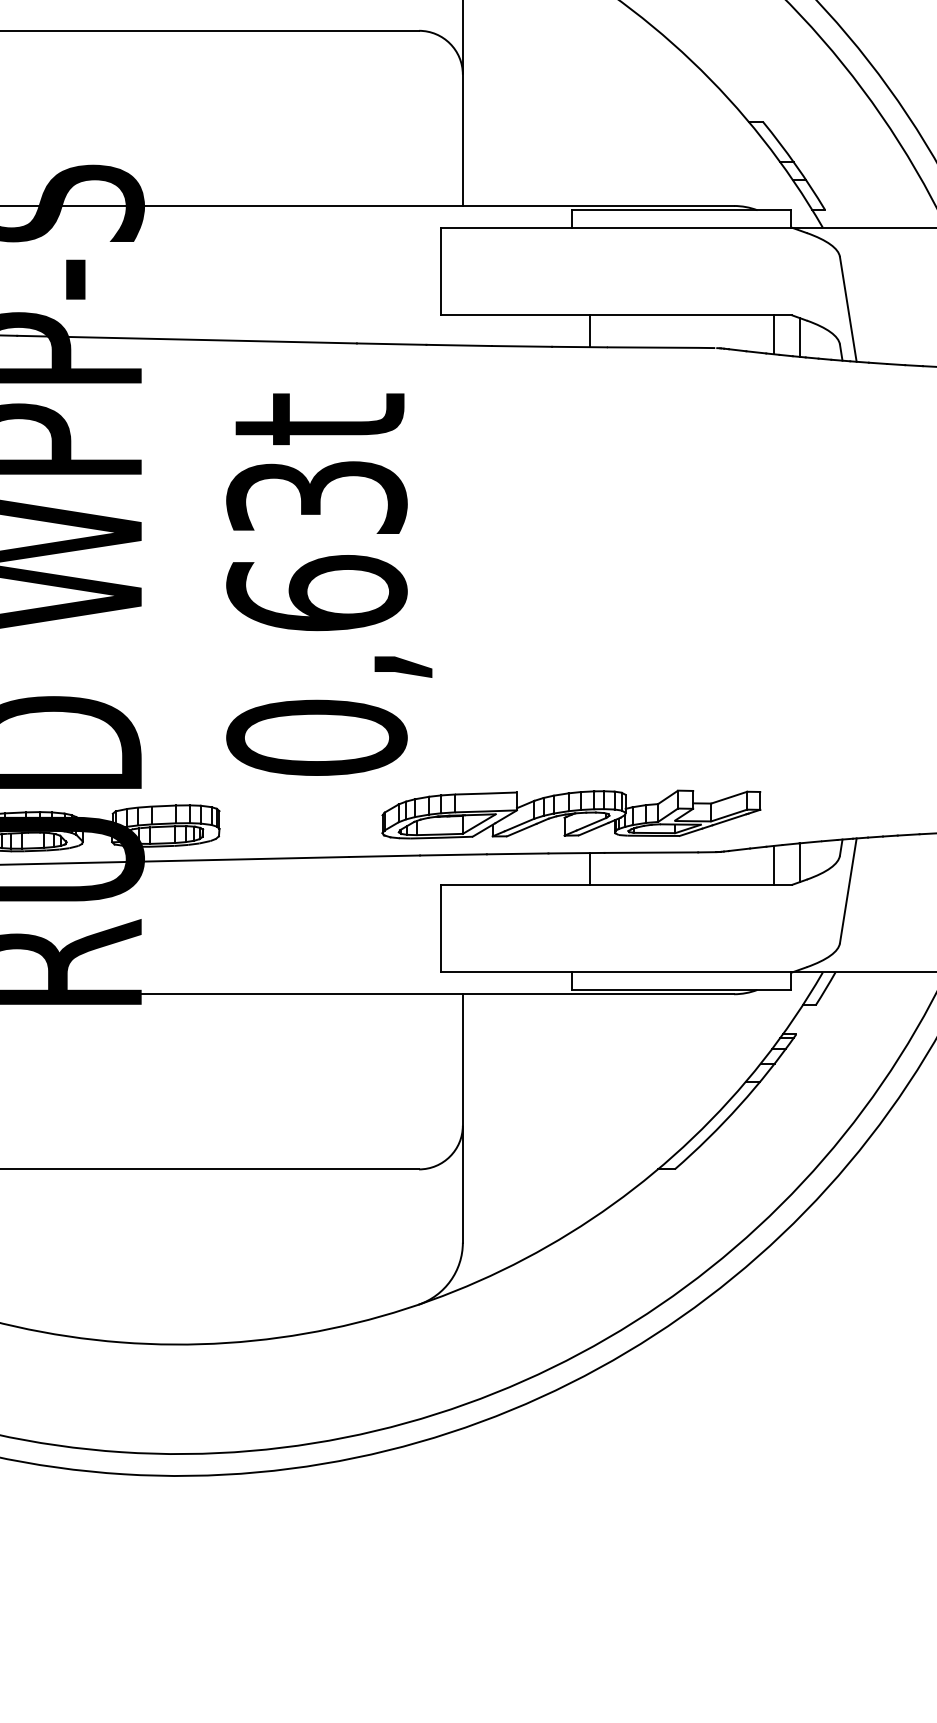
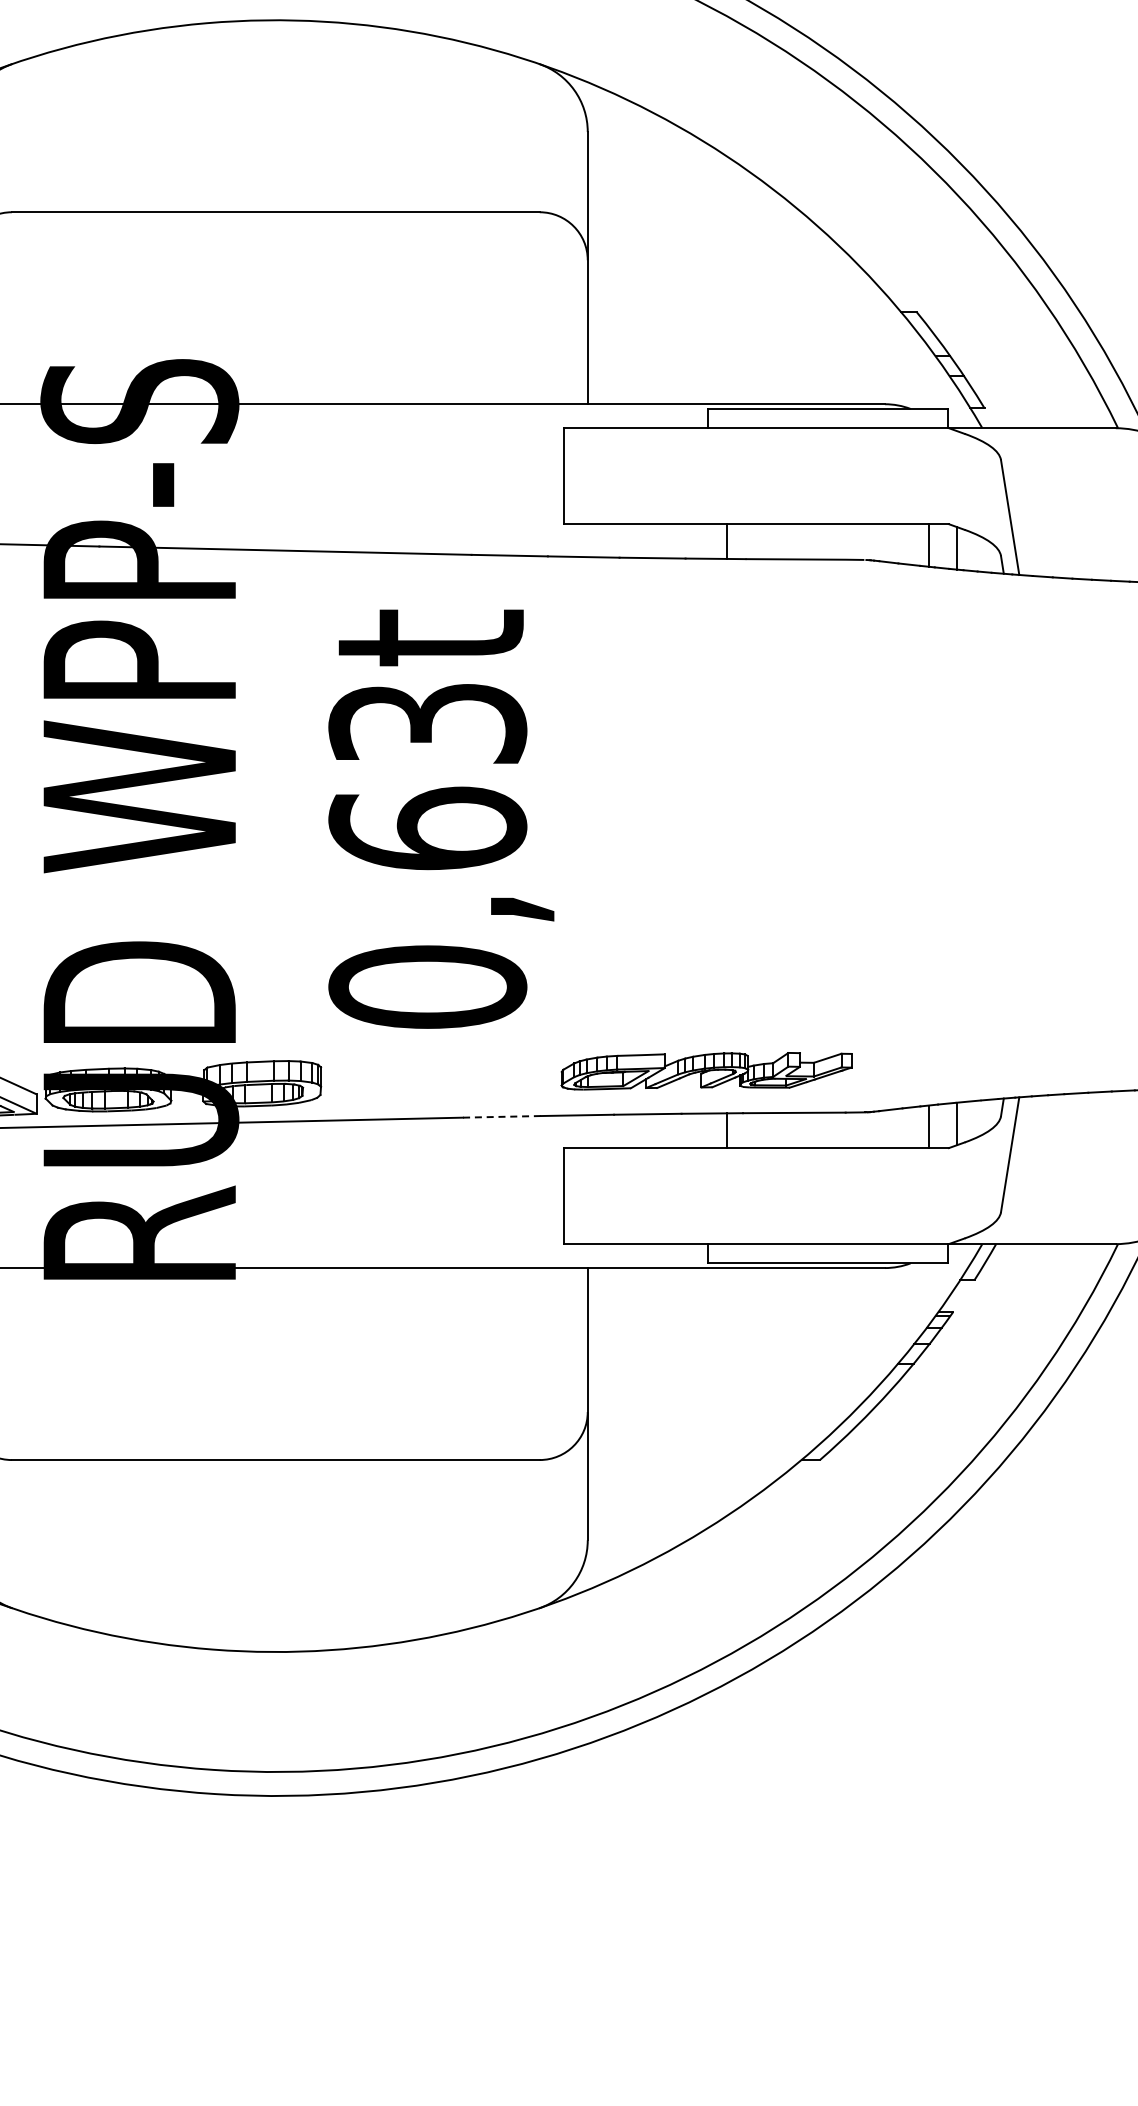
part: (571, 814) -> (706, 1071), size x0.7
line: (384, 855) -> (501, 1116), solid -> dashed

